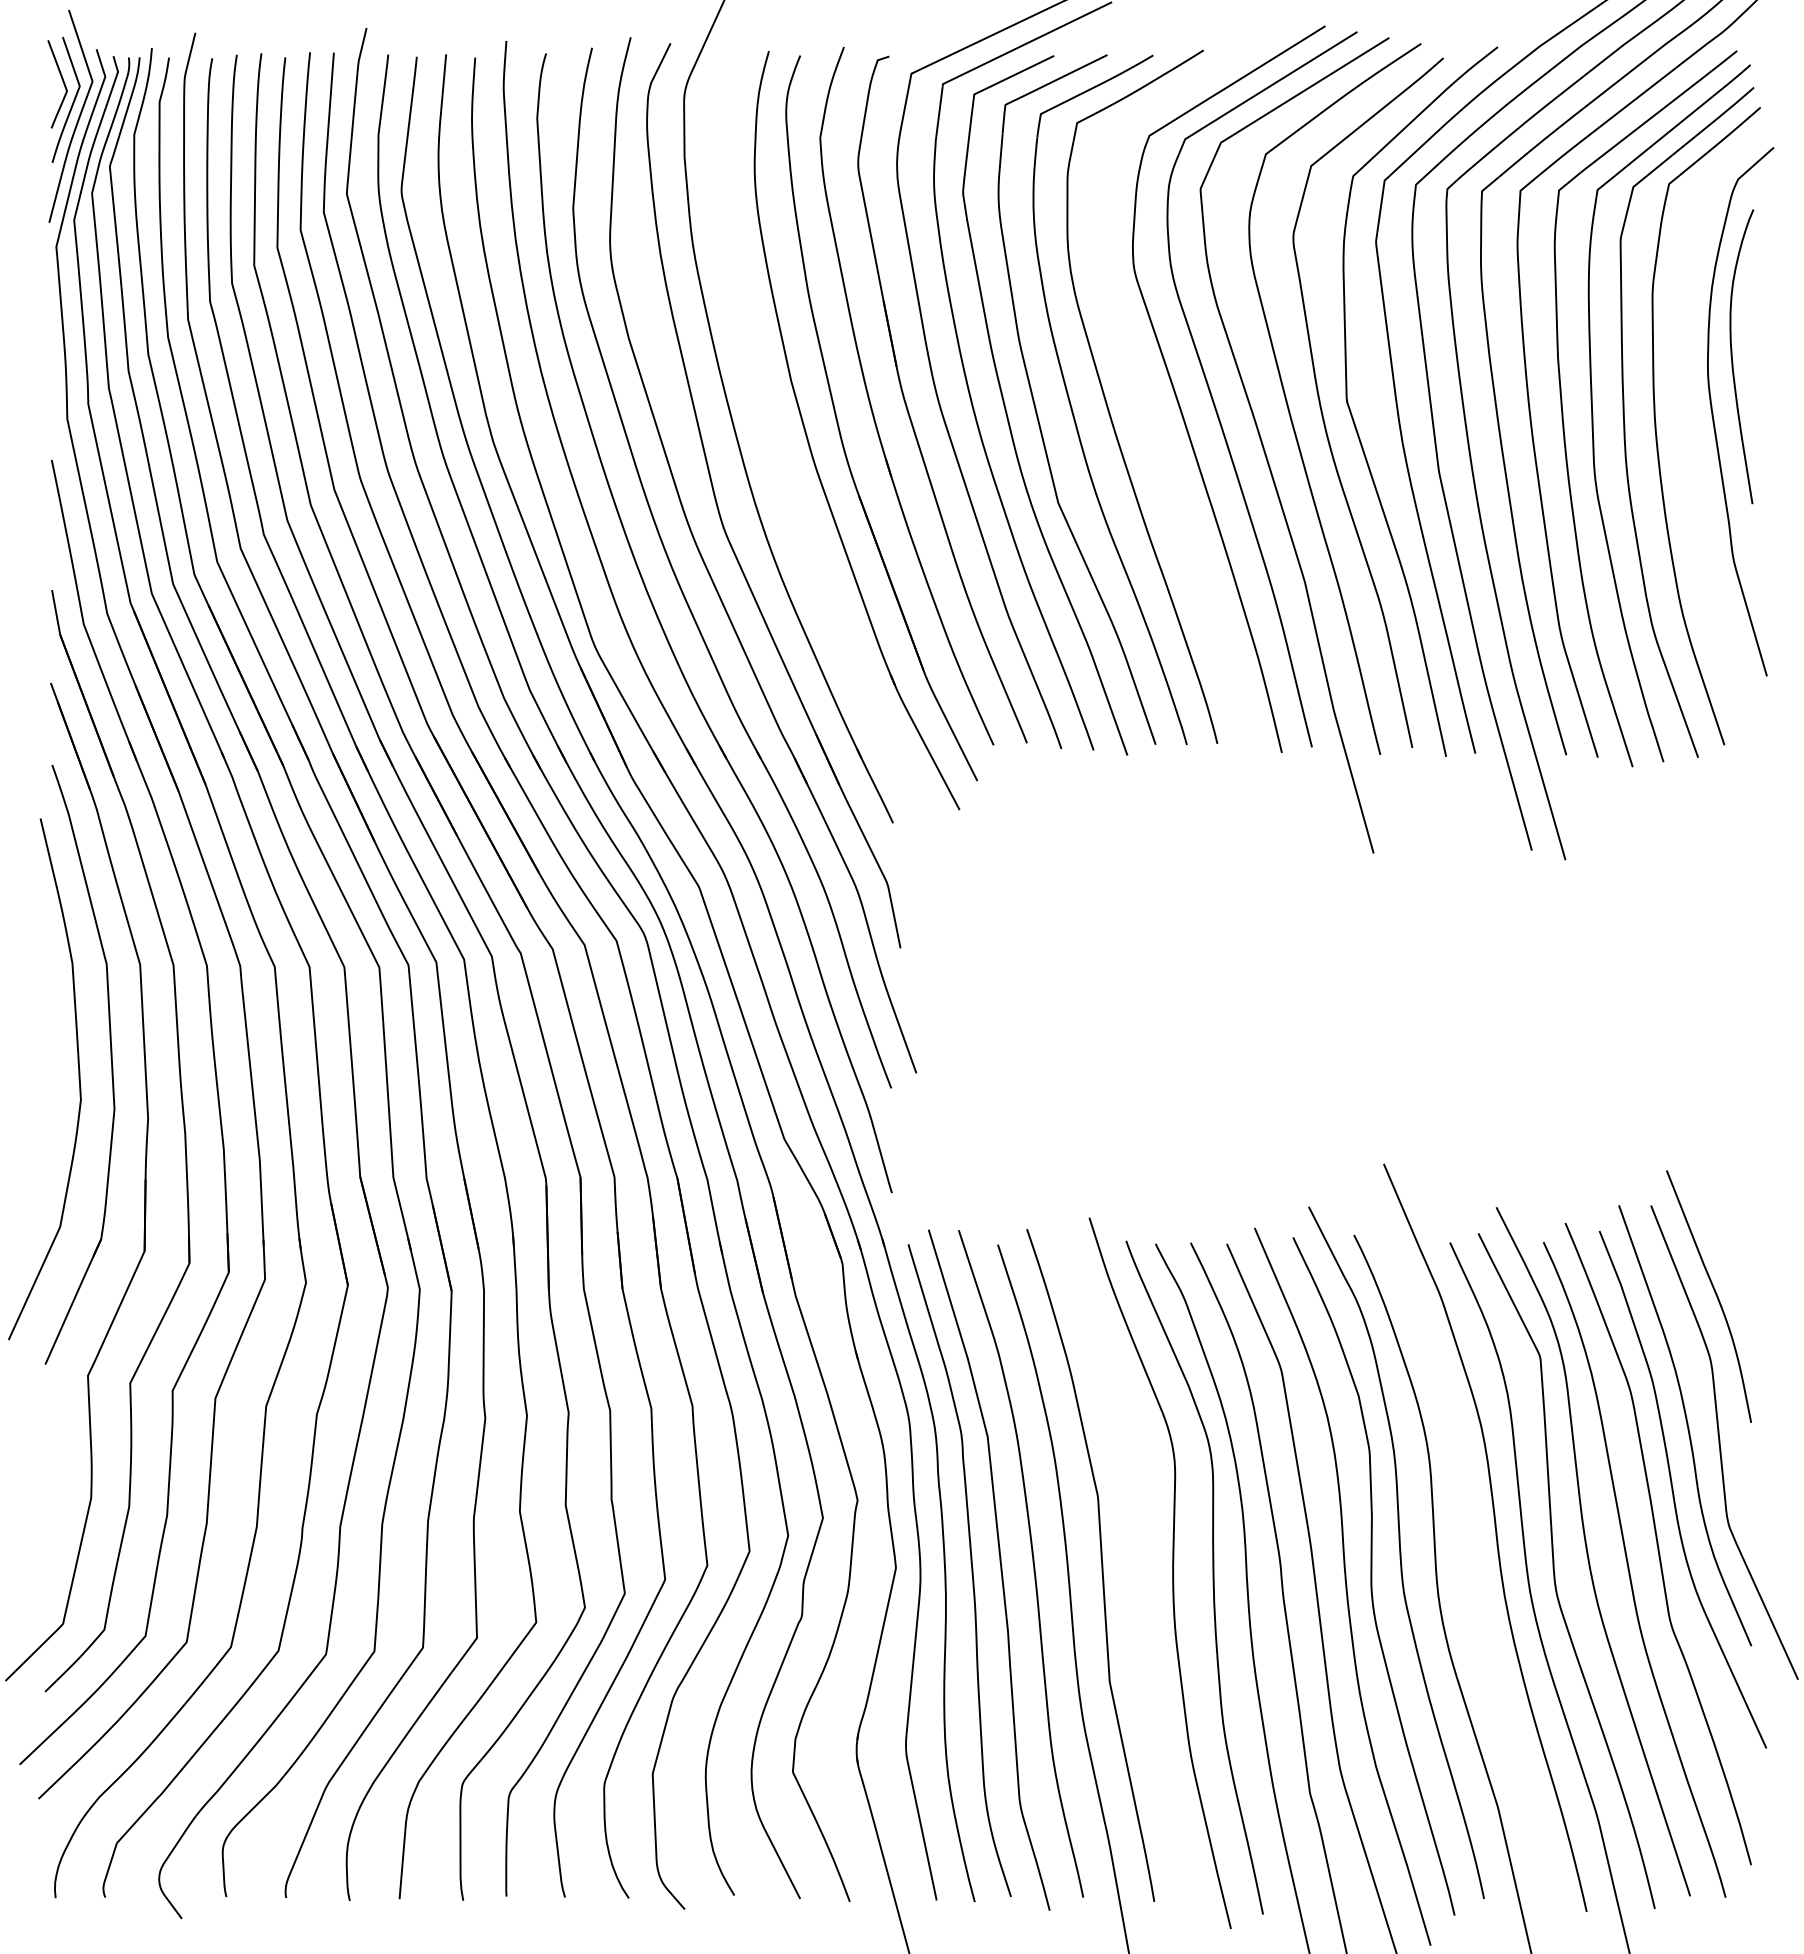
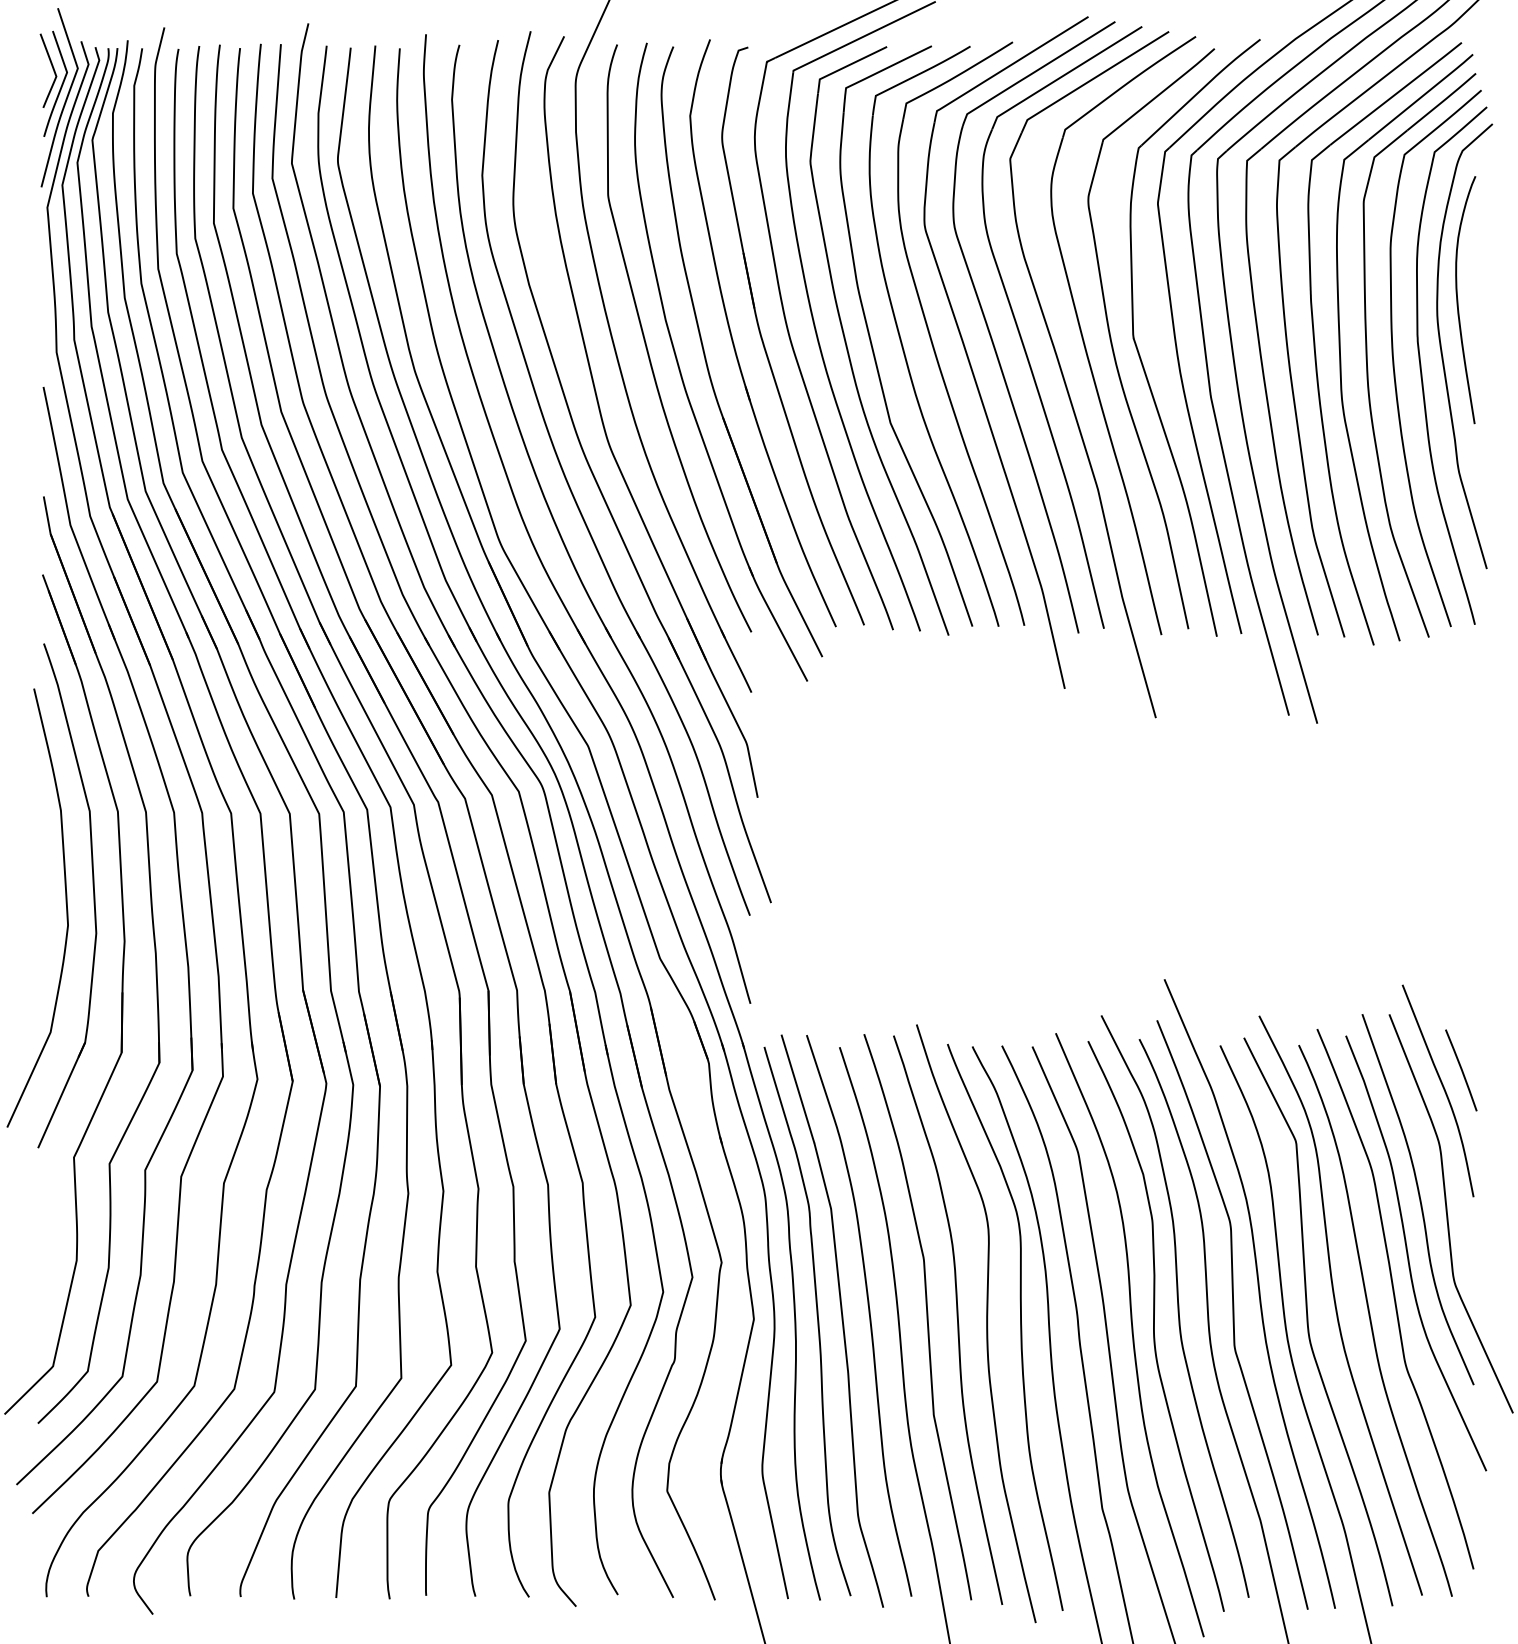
curve: (769, 412) -> (647, 346), added
part: (1153, 431) -> (970, 362), added
curve: (1689, 436) -> (1421, 367), added
line: (1736, 1271) -> (1461, 1069), added
curve: (1465, 1562) -> (1233, 1314), added
curve: (1137, 1568) -> (957, 1319), added

